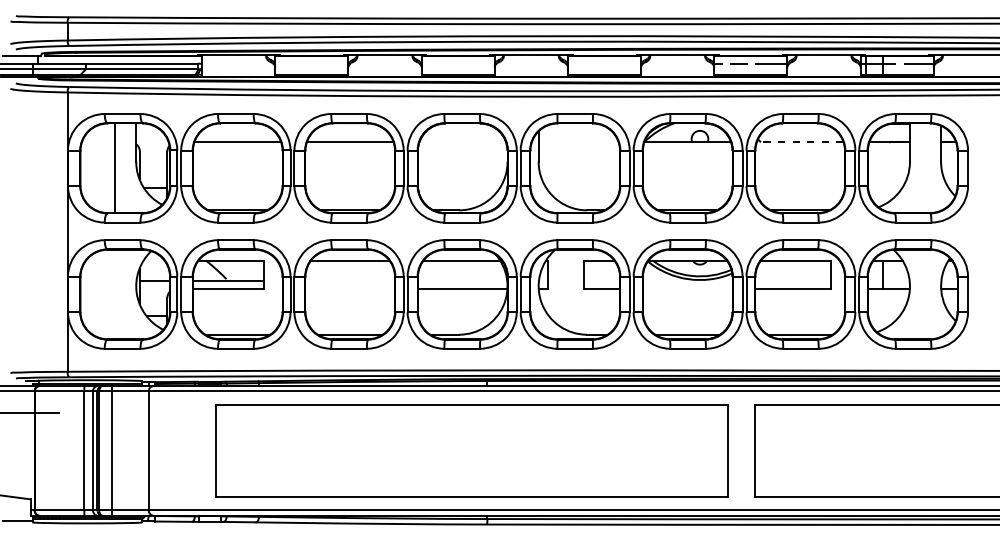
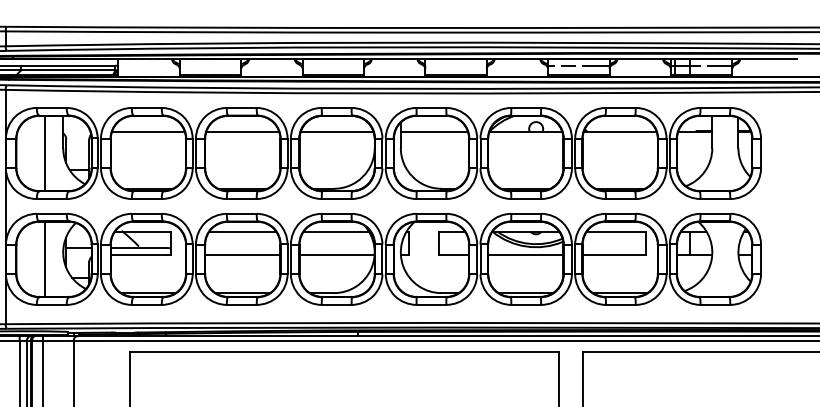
line: (462, 142) -> (336, 131), added
line: (578, 142) -> (434, 131), added
line: (799, 142) -> (619, 131), dashed -> solid
line: (350, 288) -> (242, 254), added
line: (687, 288) -> (525, 254), added
line: (115, 294) -> (45, 259), added

